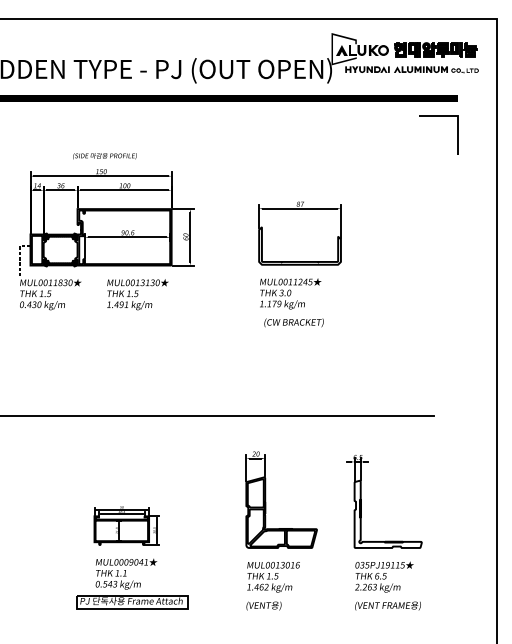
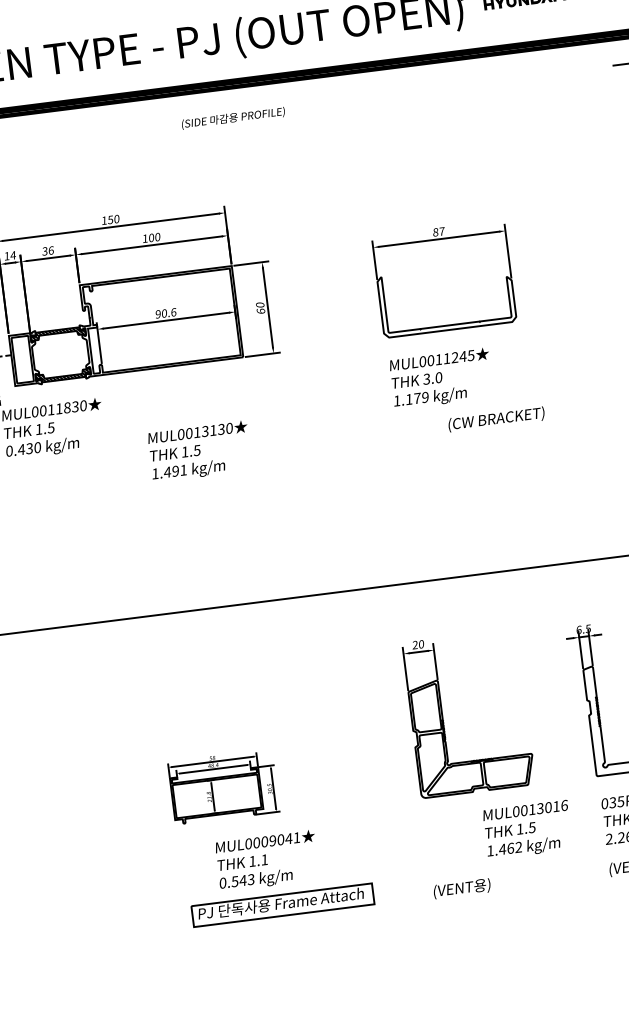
text: (104, 156) -> (232, 118), moved
text: (137, 294) -> (199, 451), moved
text: (293, 322) -> (495, 418), moved
text: (273, 577) -> (527, 830), moved
part: (132, 583) -> (278, 874), moved

